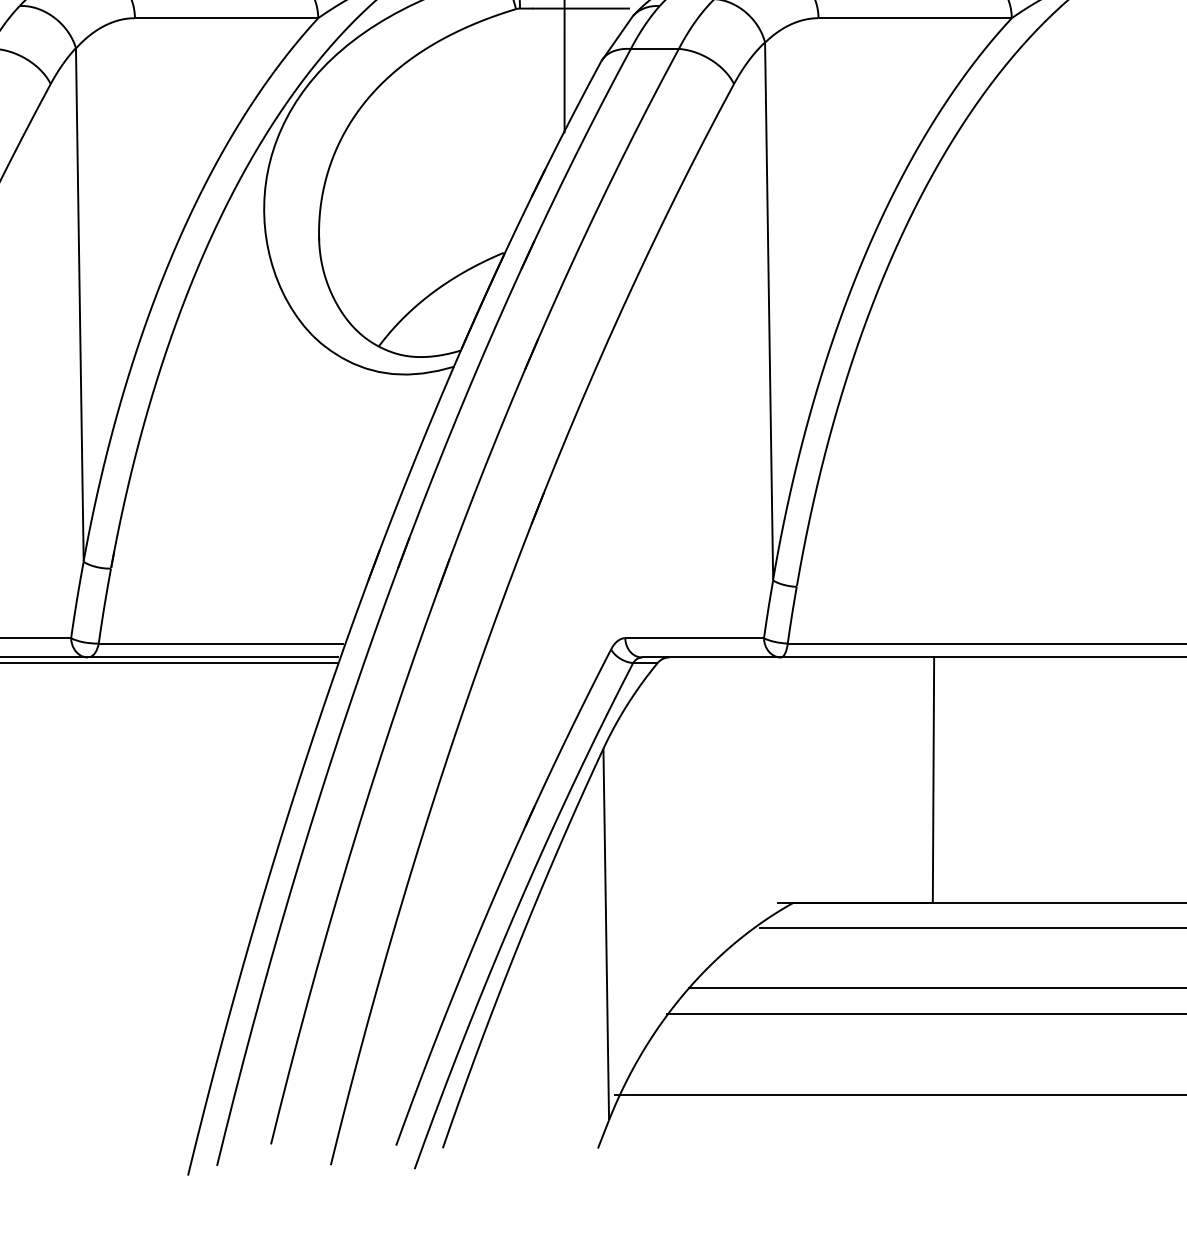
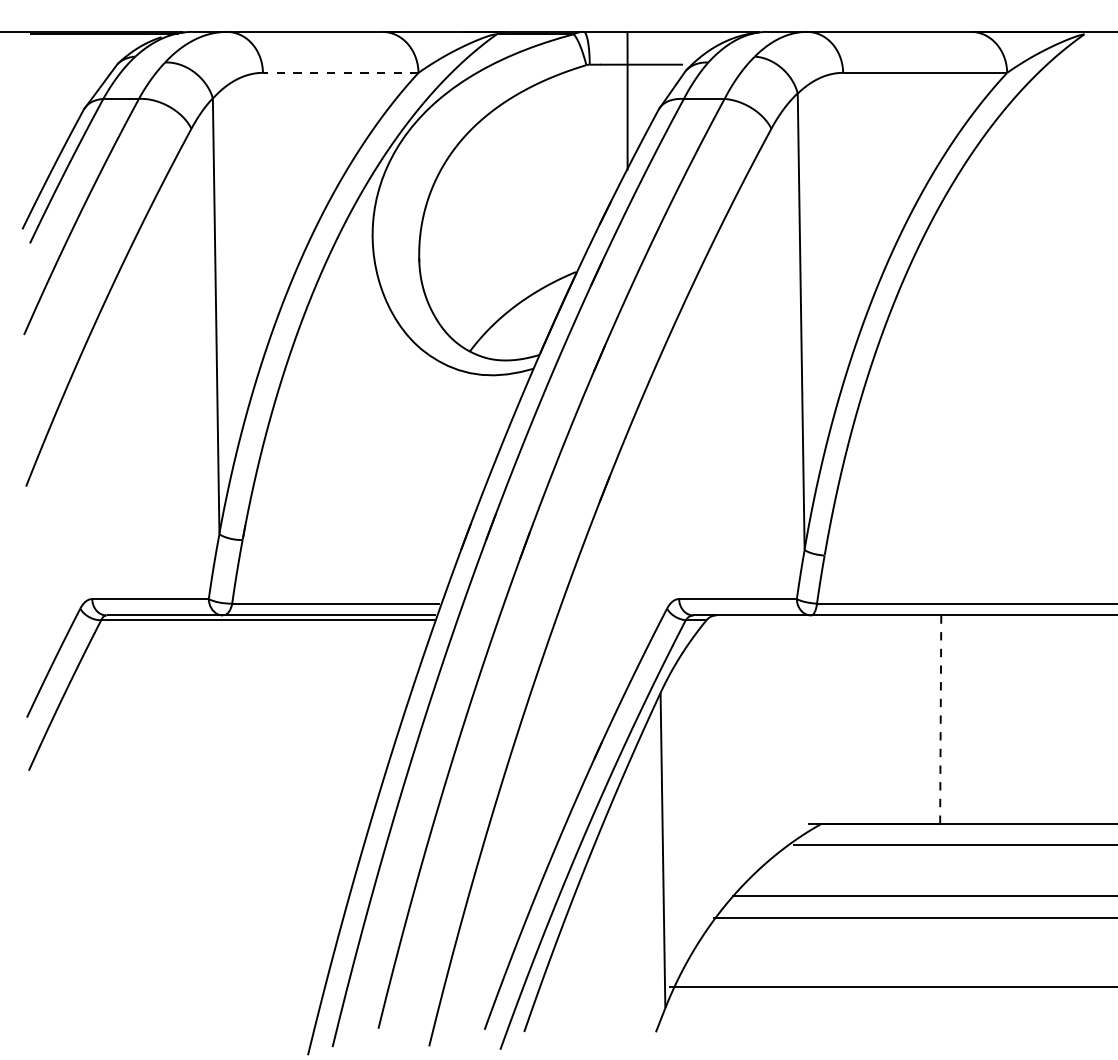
line: (226, 17) -> (340, 72), solid -> dashed
line: (933, 781) -> (940, 720), solid -> dashed

